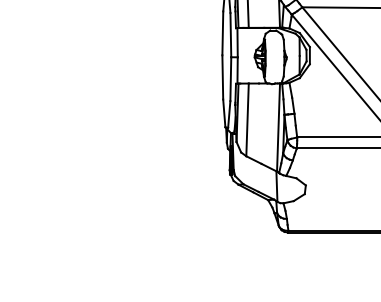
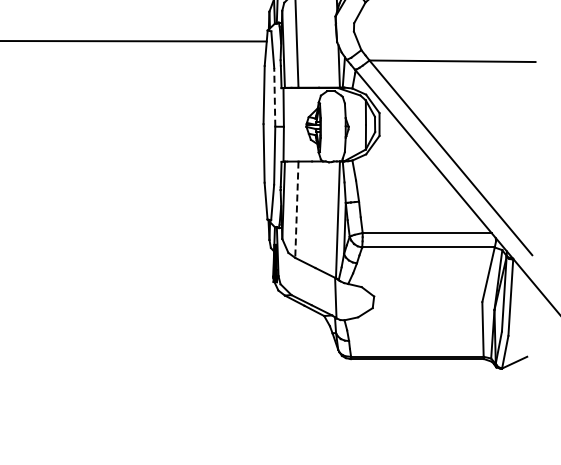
line: (230, 34) -> (274, 96), solid -> dashed
line: (247, 120) -> (296, 210), solid -> dashed

